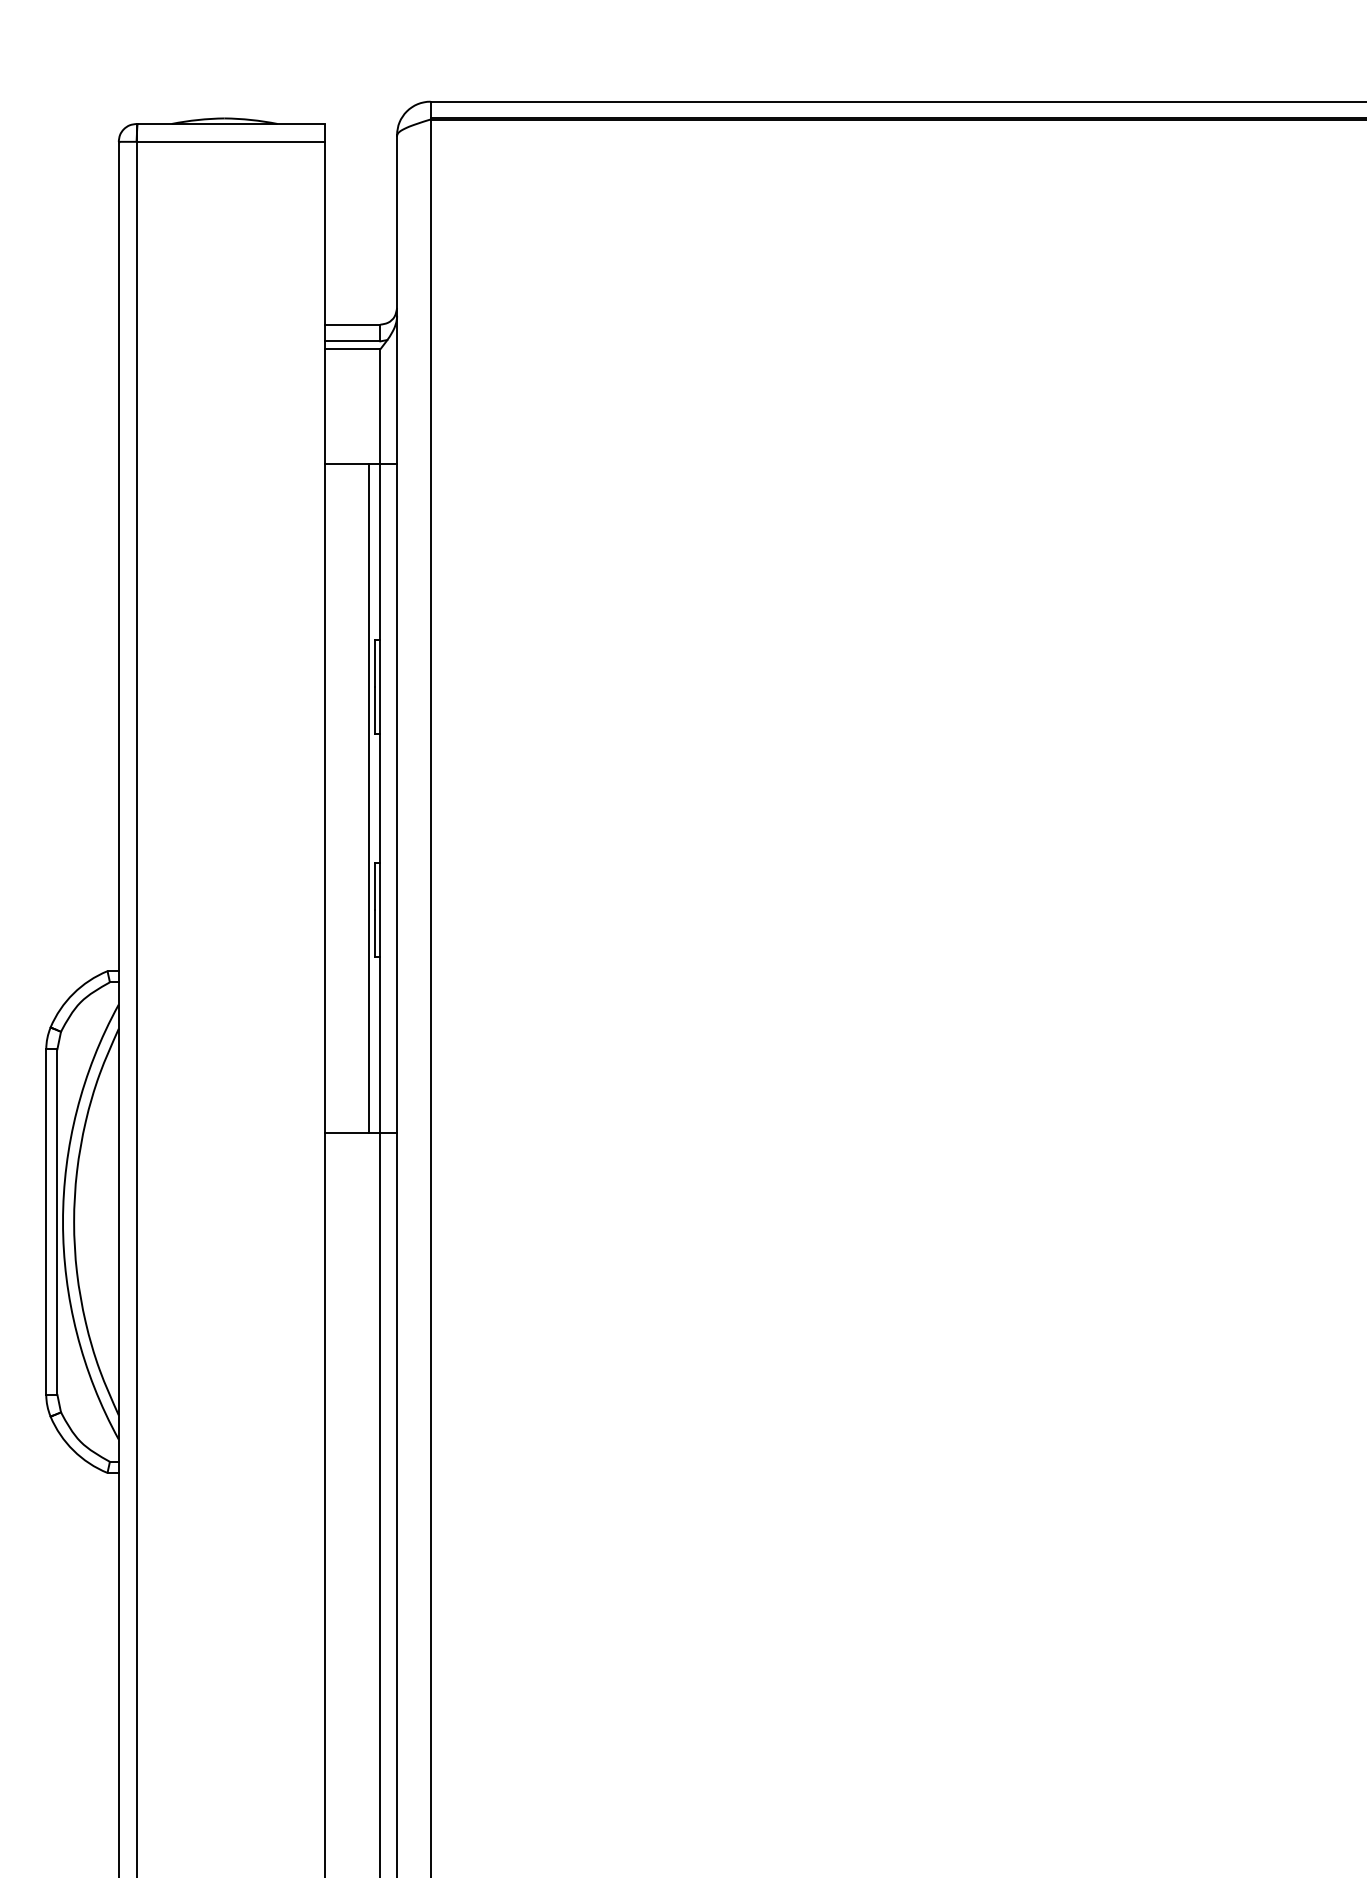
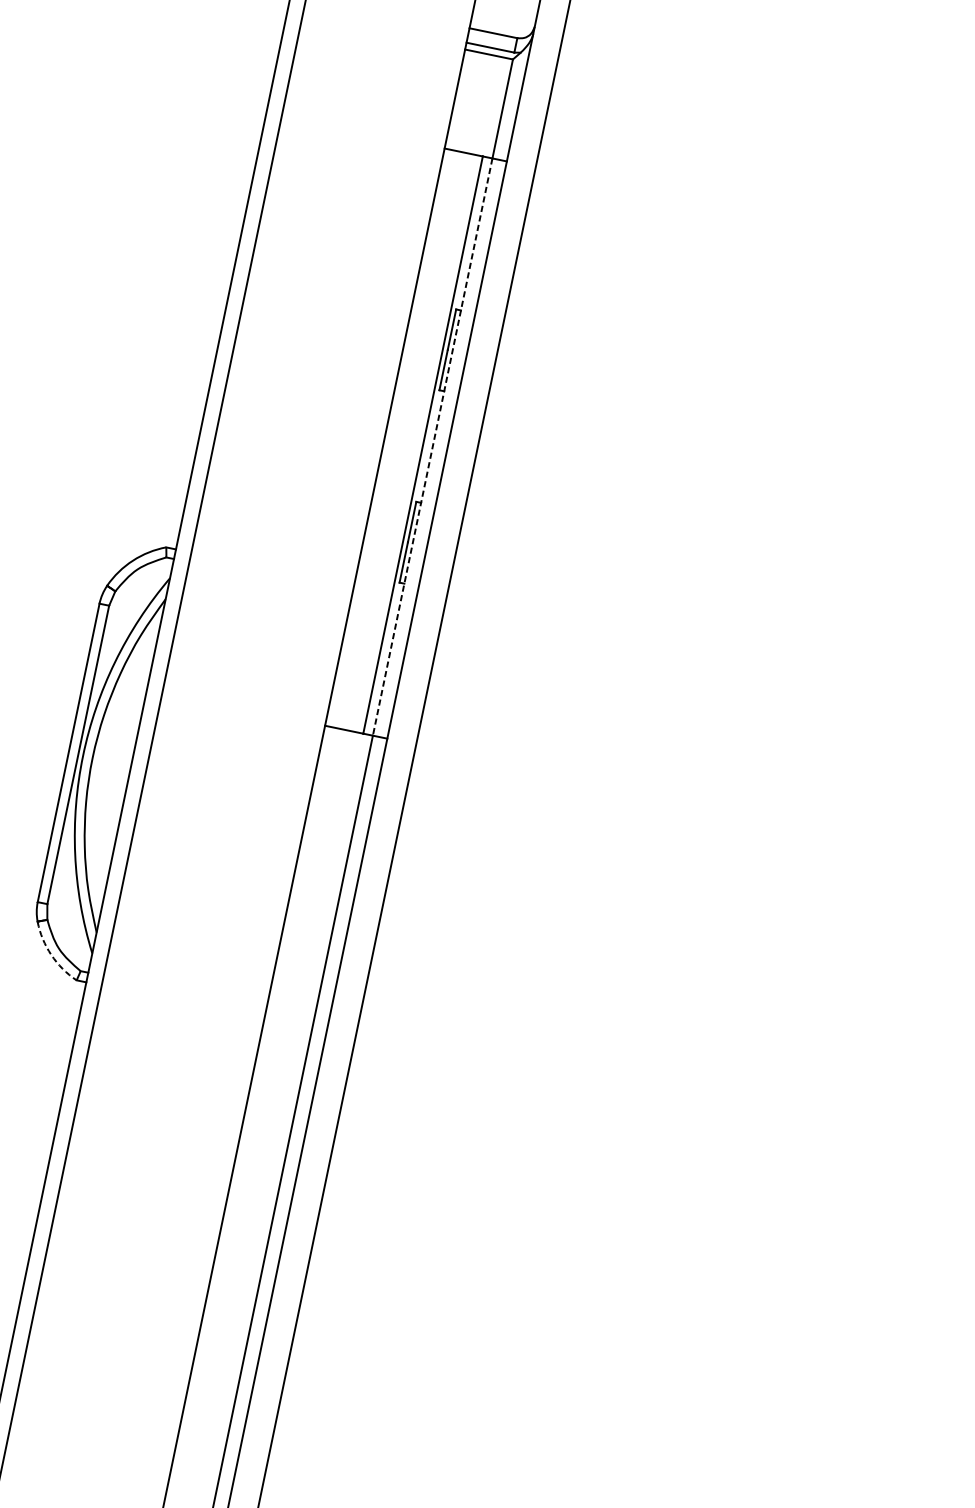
line: (380, 798) -> (432, 447), solid -> dashed
arc: (73, 1450) -> (51, 954), solid -> dashed

